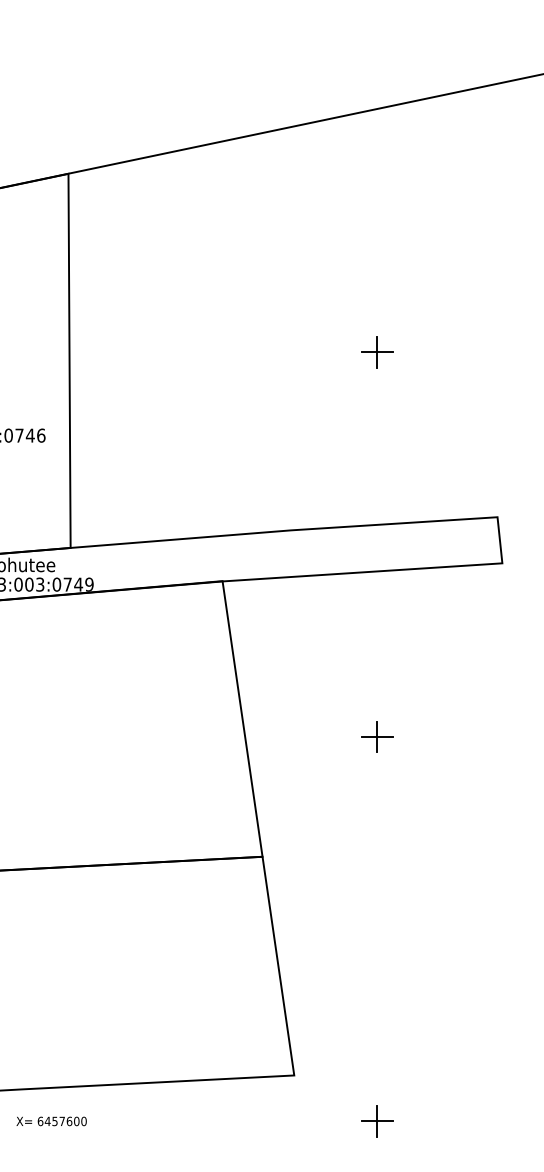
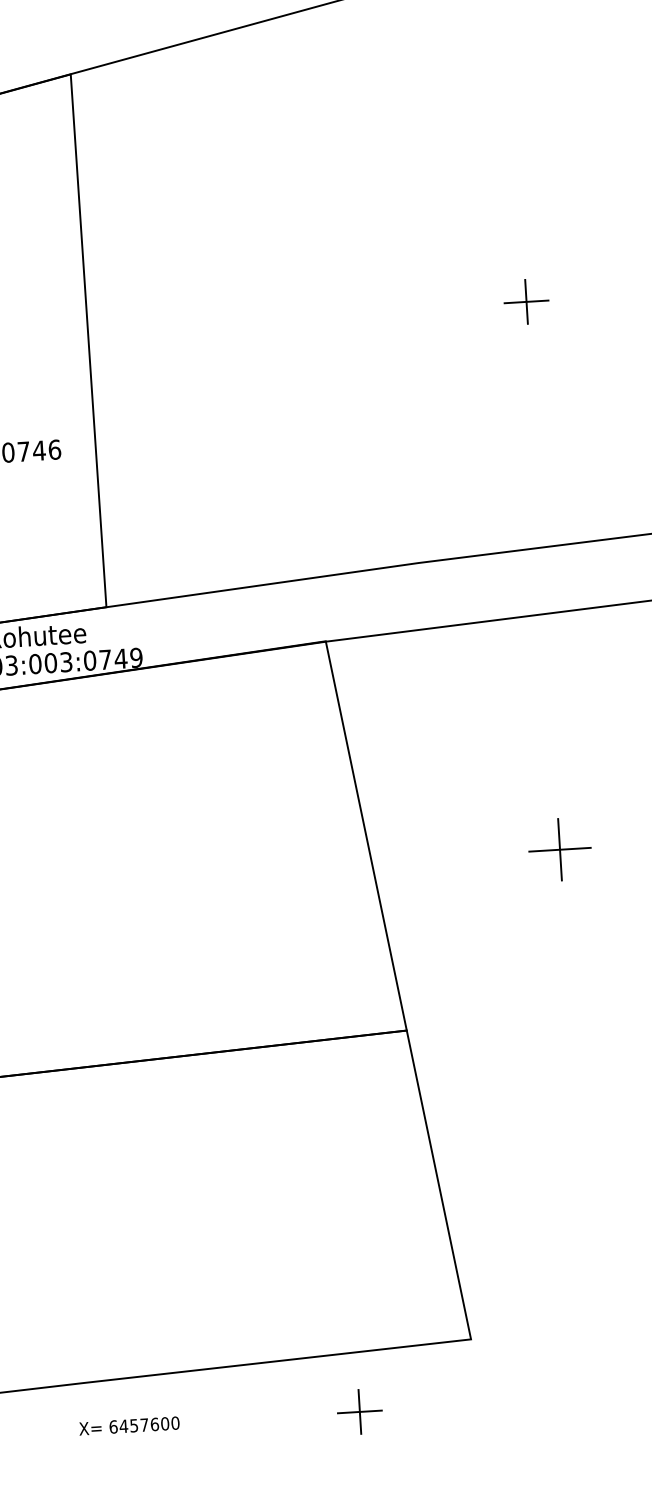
part: (377, 736) -> (560, 849), size x1.4
part: (377, 1121) -> (359, 1411), moved

